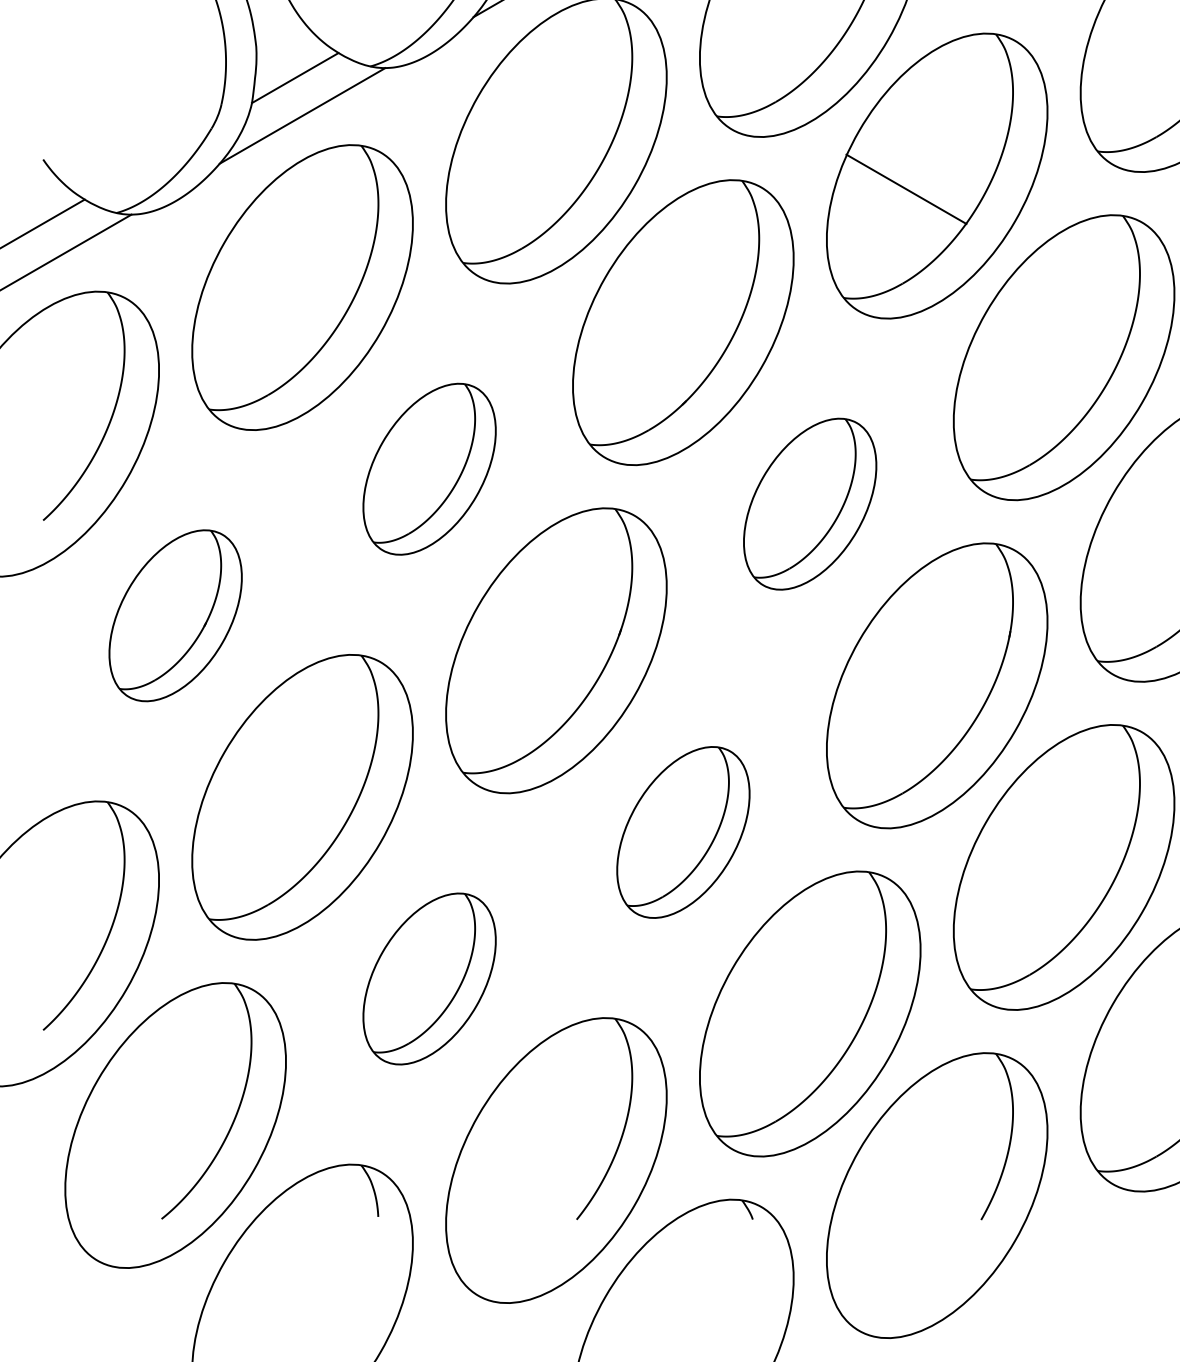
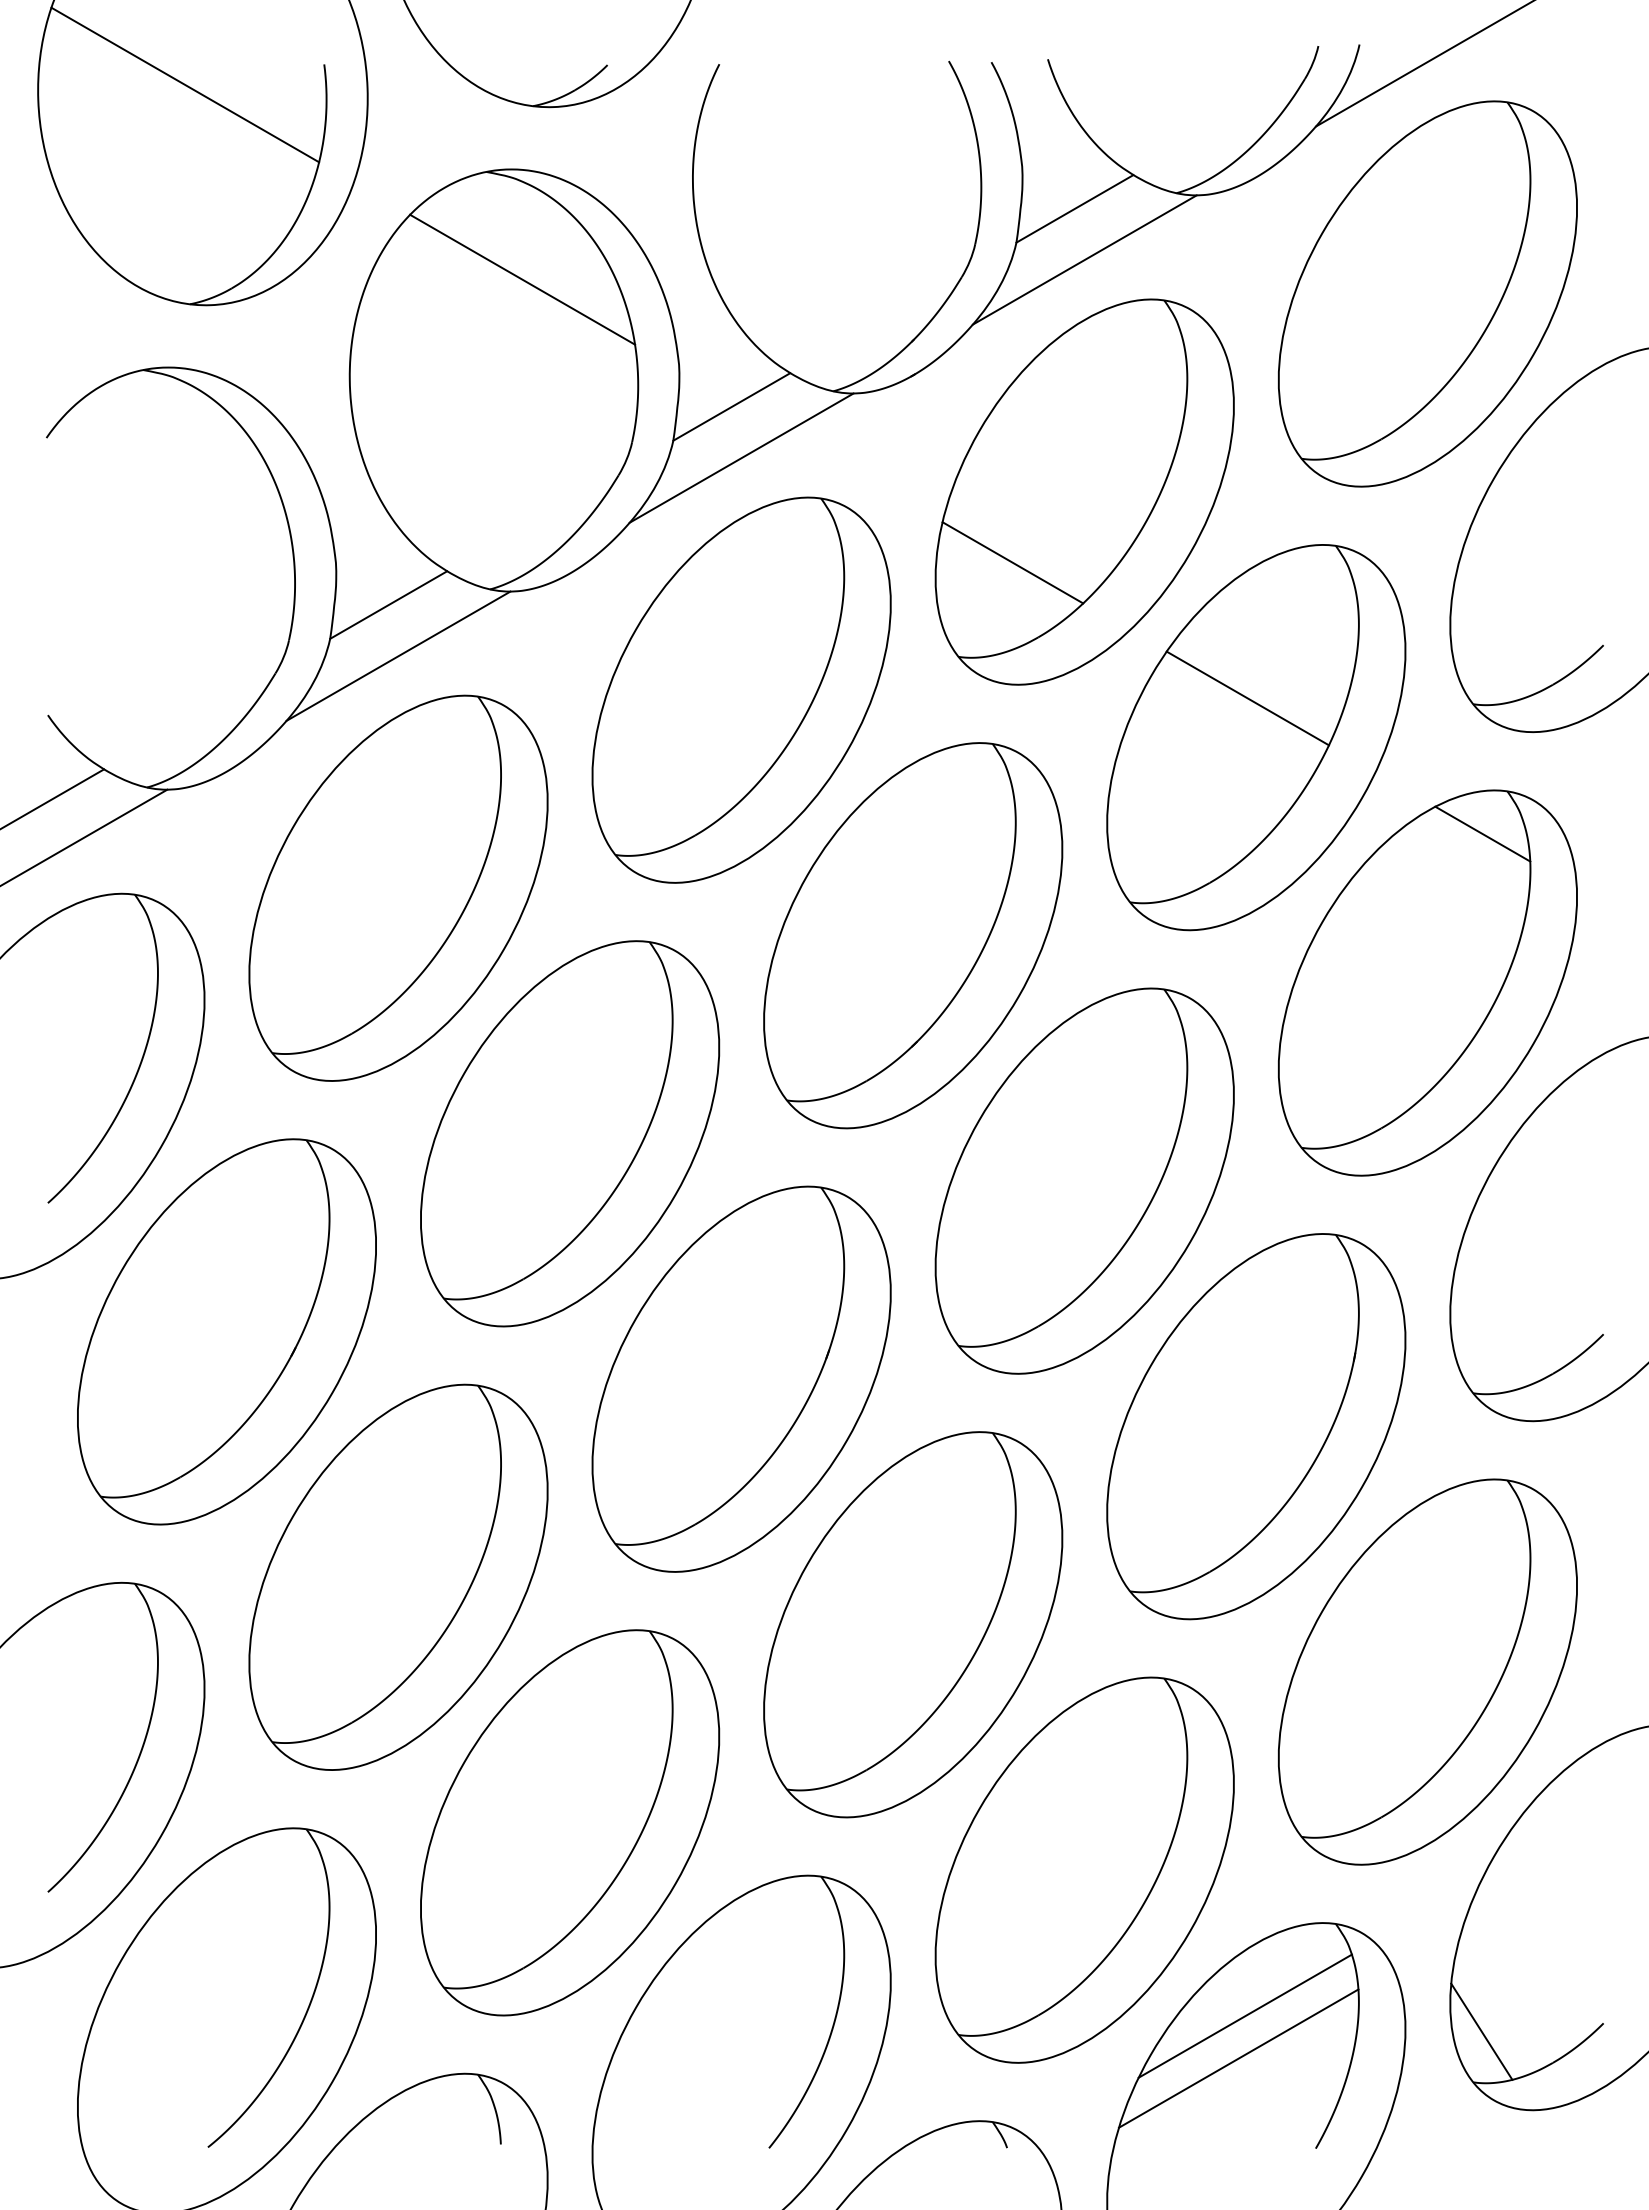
line: (756, 46) -> (1012, 562), added
line: (906, 189) -> (1247, 698), moved
line: (1104, 247) -> (1482, 833), added
part: (429, 468) -> (570, 1133), size x1.67
part: (810, 503) -> (1084, 1180), size x1.67
part: (175, 615) -> (226, 1331), size x1.67
part: (683, 832) -> (913, 1624), size x1.67
part: (429, 978) -> (570, 1822), size x1.67
line: (928, 1121) -> (1244, 2015), added
line: (1103, 1133) -> (1481, 2031), added
line: (923, 1153) -> (1238, 2058), added

